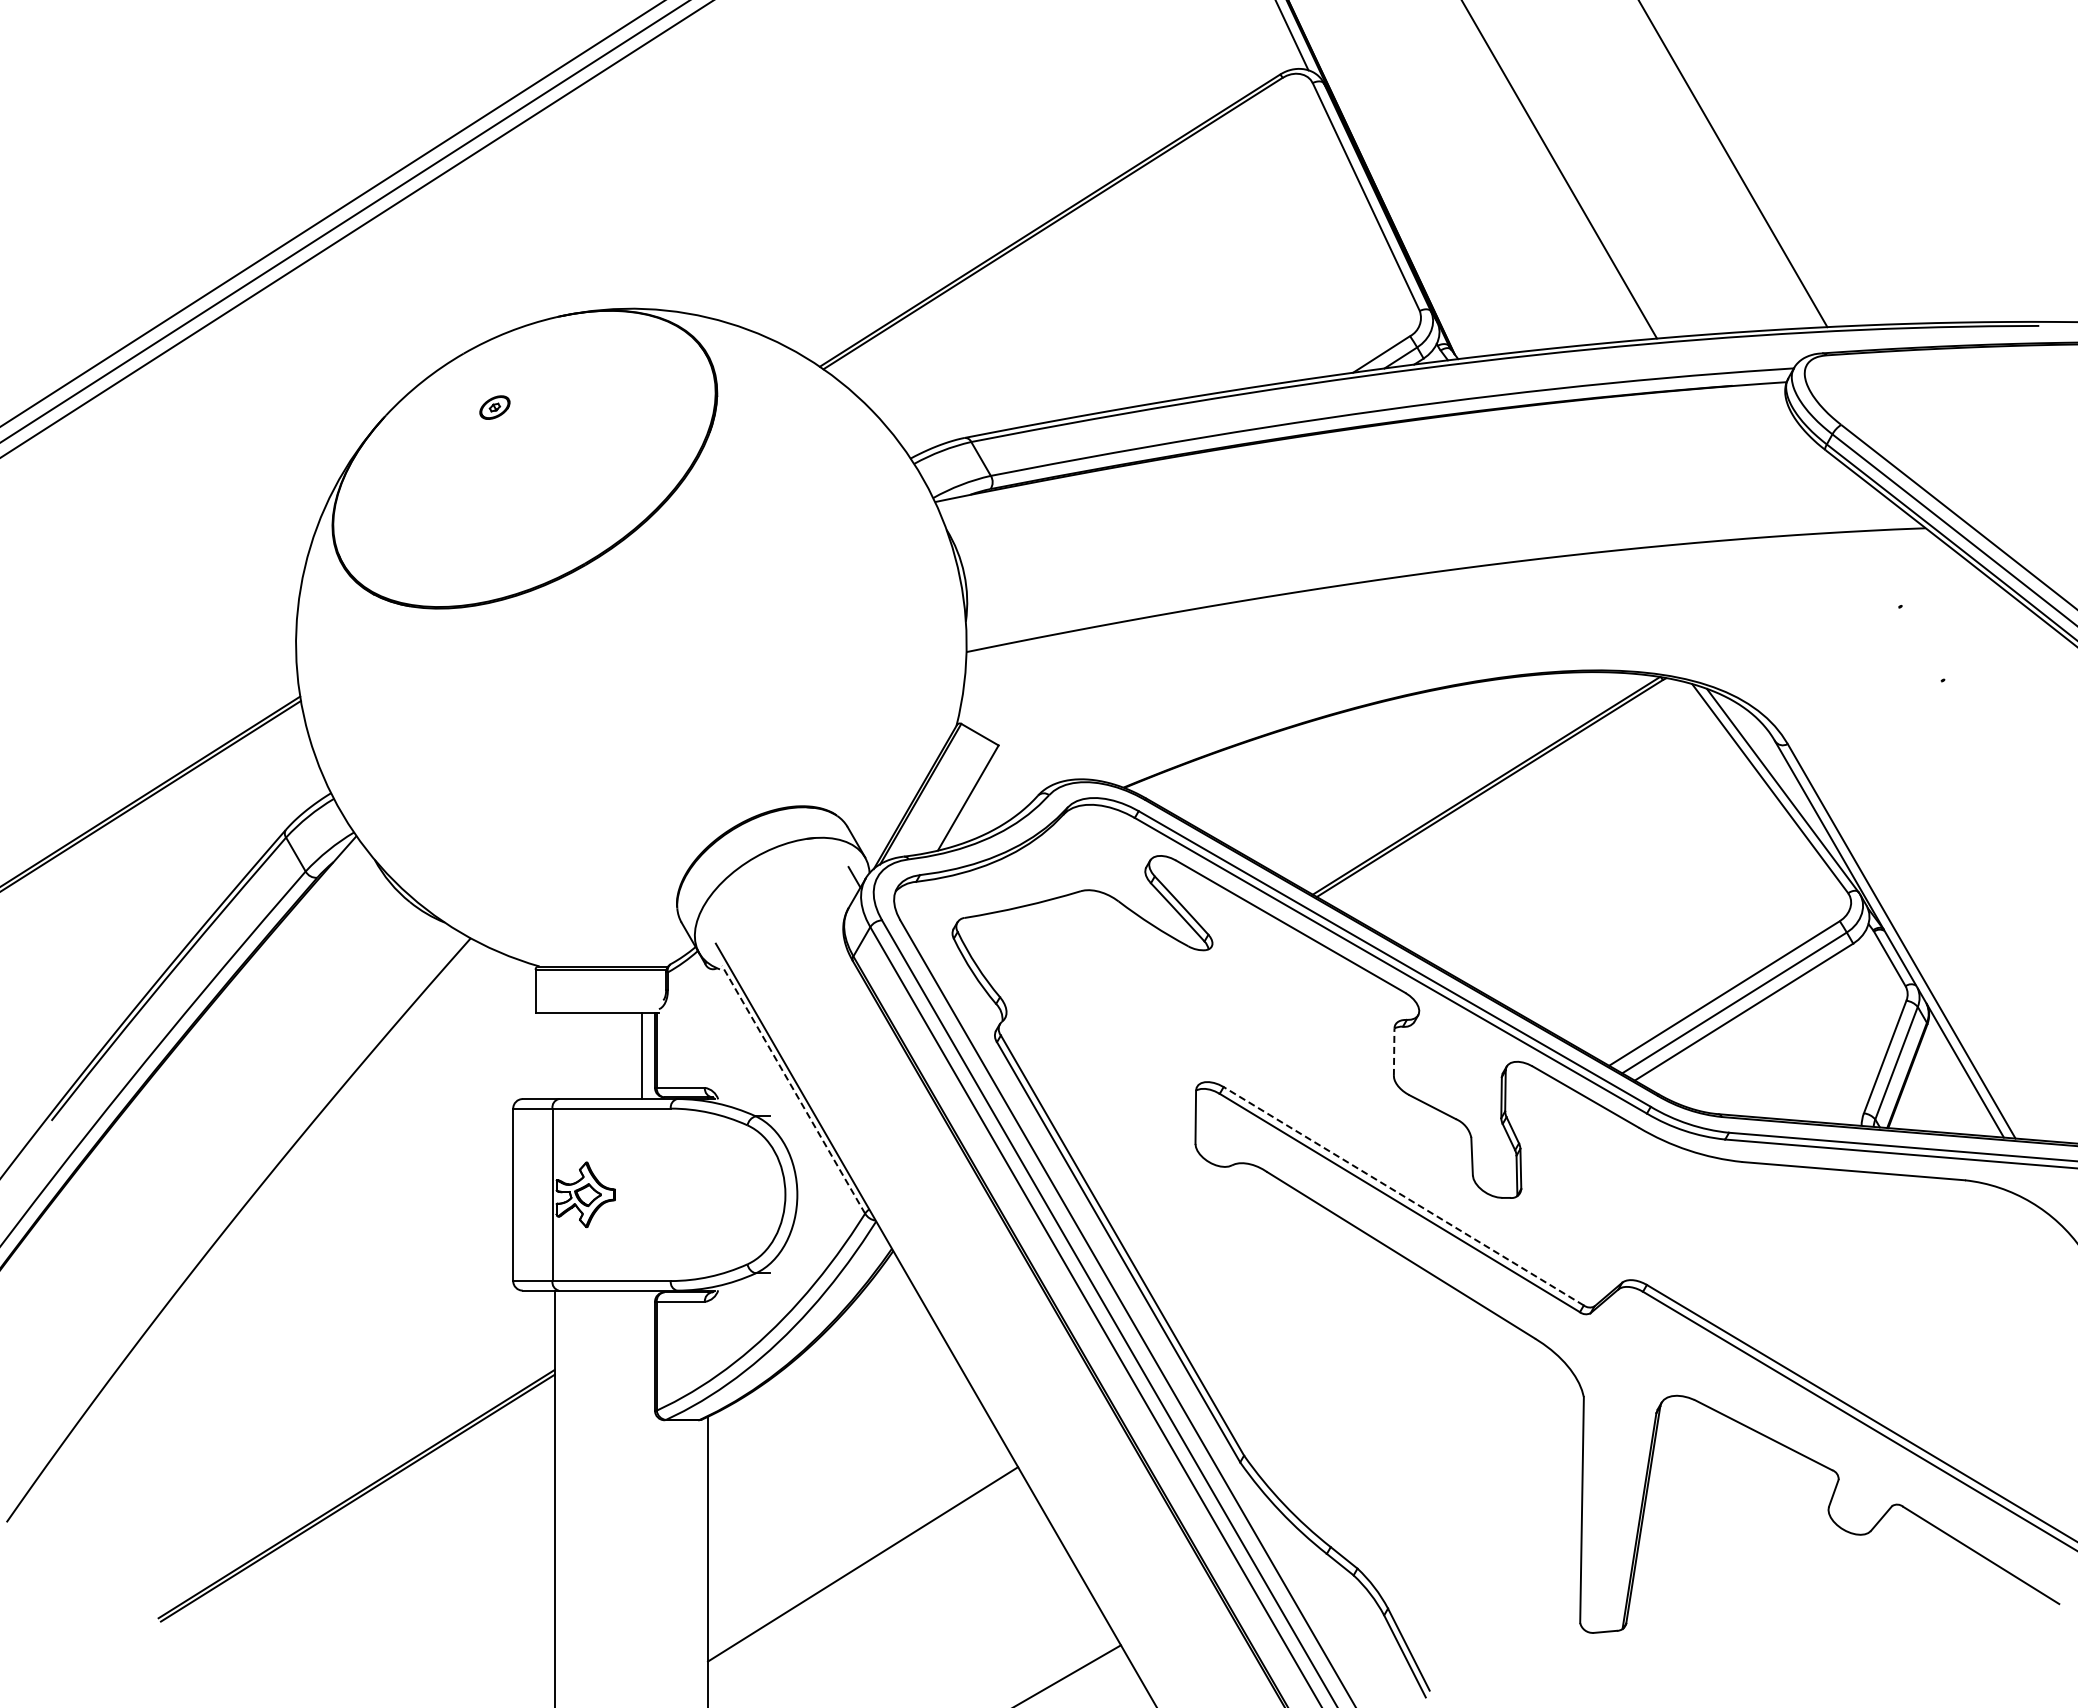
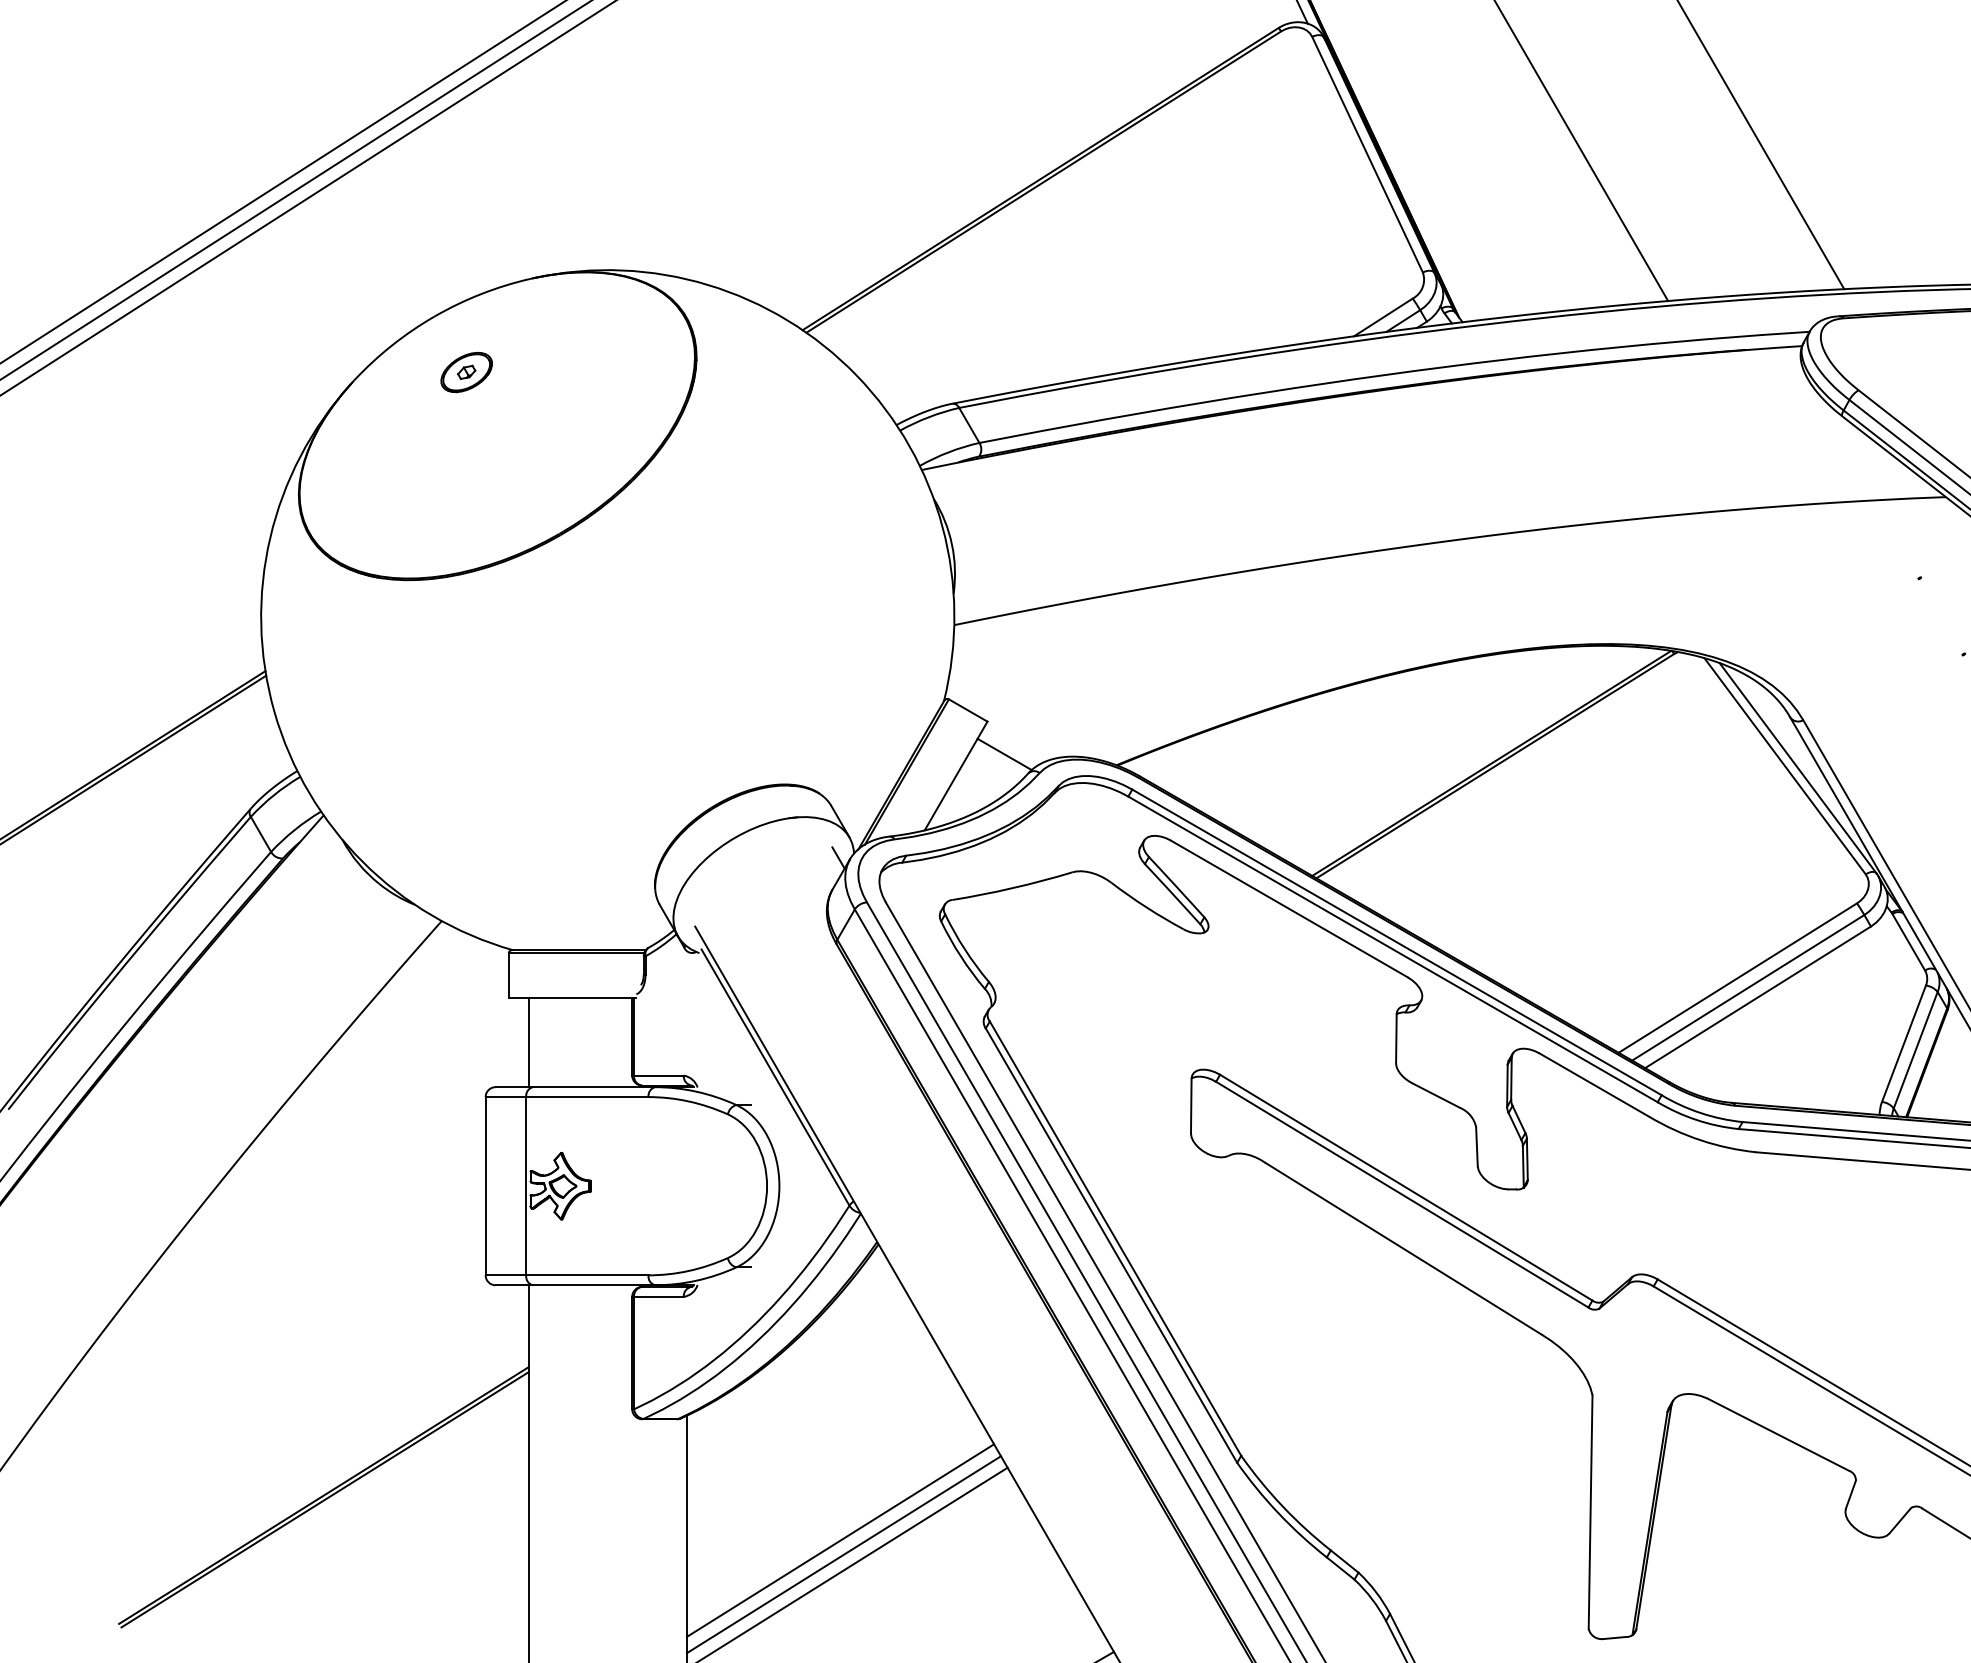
part: (494, 407) -> (466, 372), size x1.67
line: (1015, 777) -> (1004, 754), added
line: (1394, 1052) -> (1396, 1039), dashed -> solid
line: (641, 1055) -> (528, 1042), moved
line: (793, 1089) -> (775, 1077), dashed -> solid
line: (1403, 1196) -> (1406, 1187), dashed -> solid
line: (856, 1537) -> (840, 1540), added
line: (859, 1551) -> (843, 1554), added

